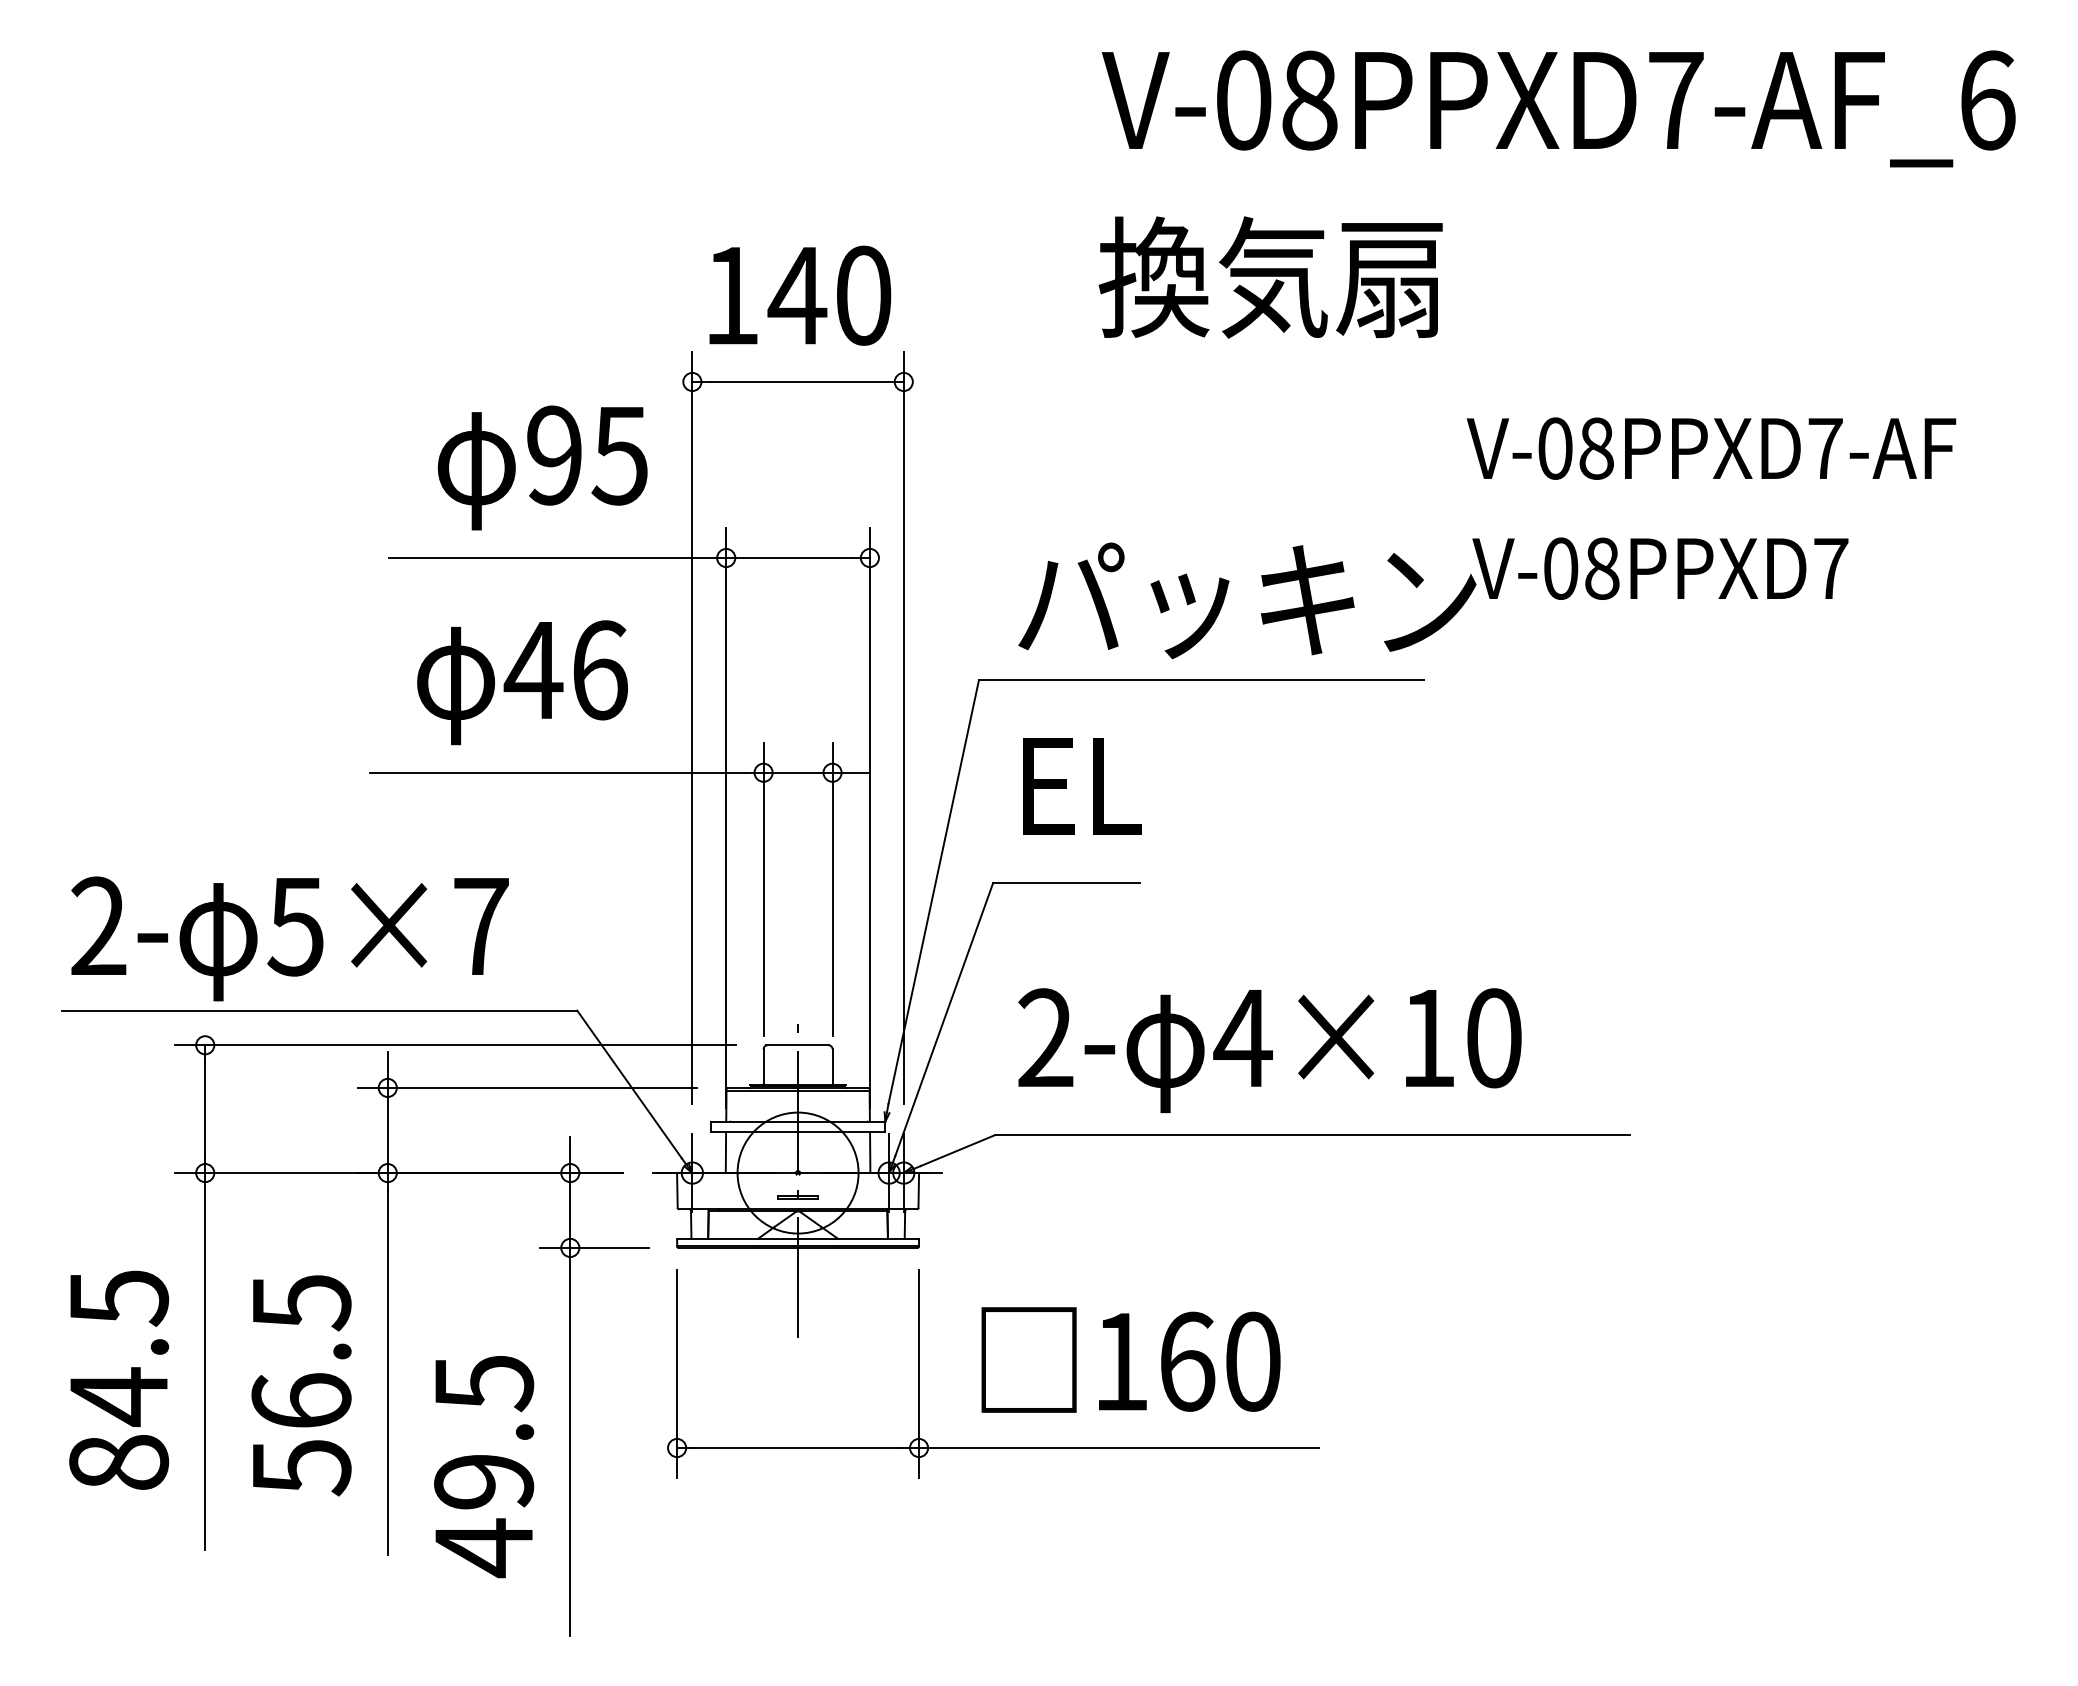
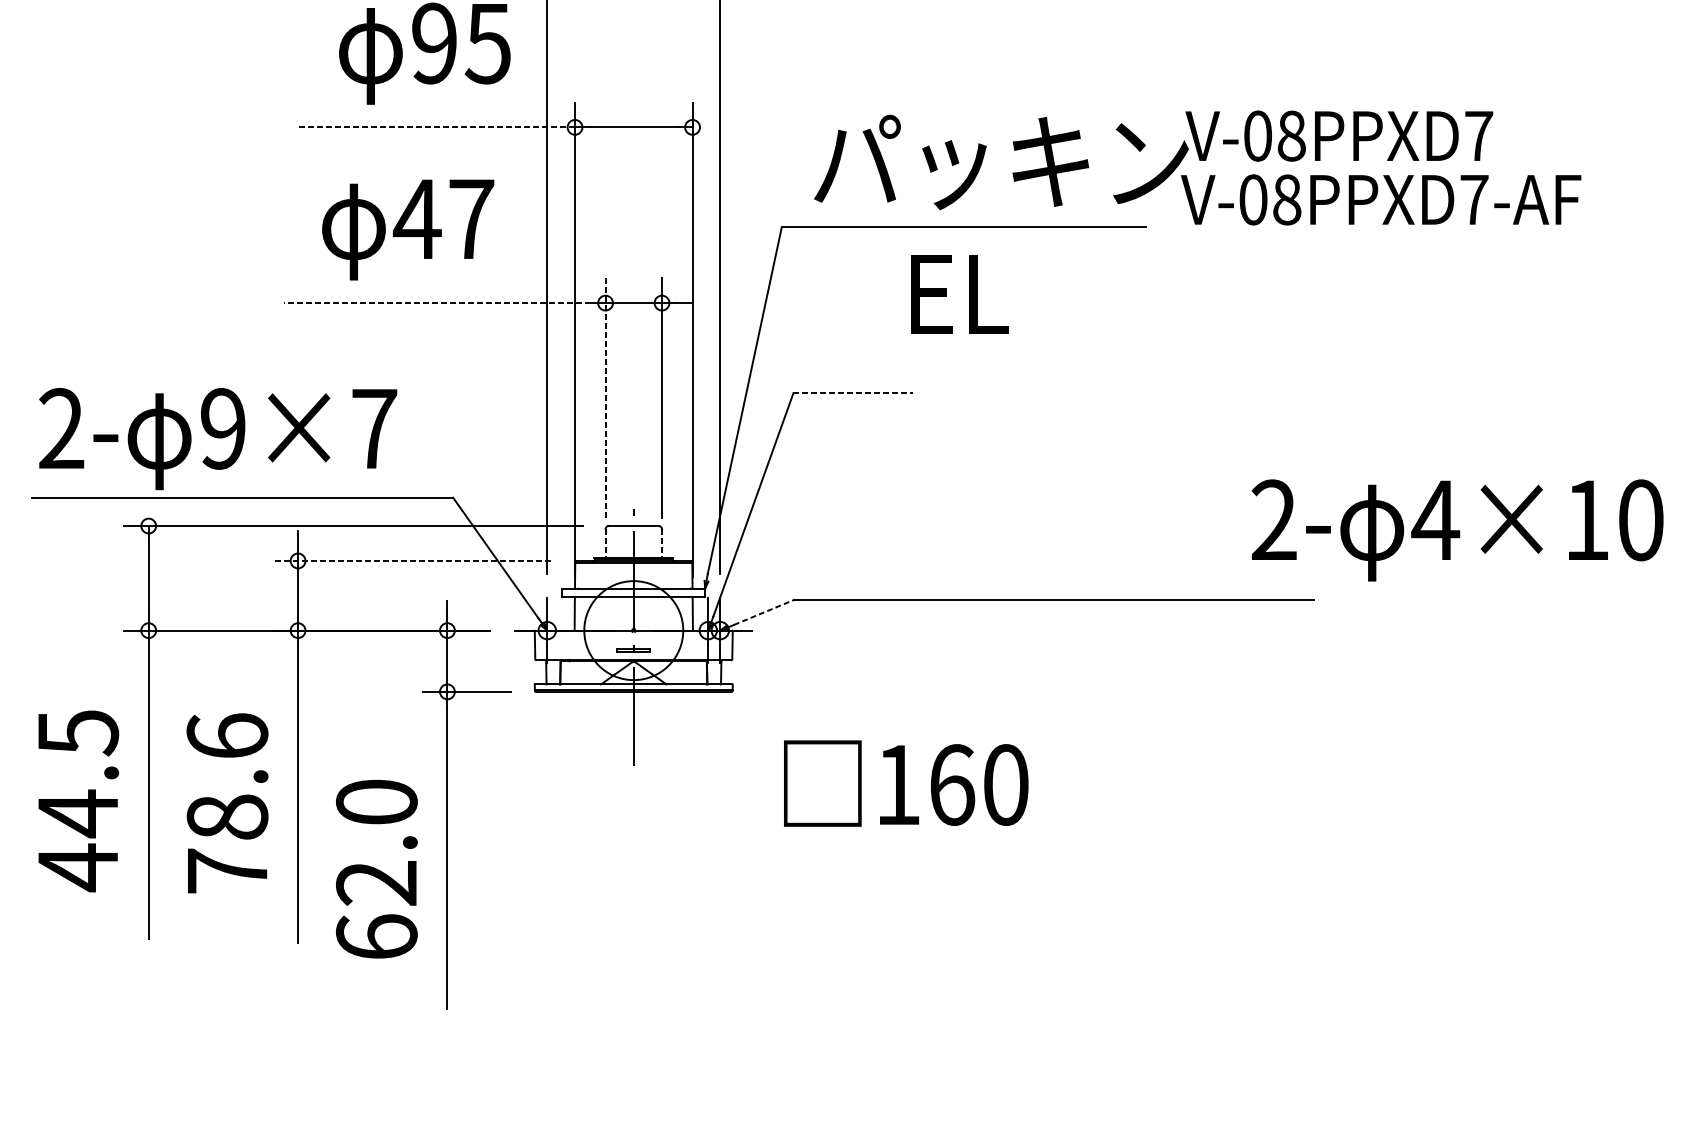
text: (1711, 448) -> (1381, 199), moved
line: (557, 558) -> (436, 127), solid -> dashed
text: (600, 670) -> (472, 219), 46 -> 47
line: (557, 772) -> (436, 302), solid -> dashed
text: (1082, 786) -> (959, 294), moved
line: (1067, 883) -> (854, 393), solid -> dashed
line: (763, 889) -> (605, 398), solid -> dashed
text: (295, 926) -> (222, 428), 5×7 -> 9×7
text: (1269, 1050) -> (1457, 530), moved
line: (763, 1067) -> (605, 544), solid -> dashed
line: (832, 1067) -> (661, 544), solid -> dashed
line: (527, 1087) -> (412, 560), solid -> dashed
line: (958, 1150) -> (765, 612), solid -> dashed
part: (919, 1373) -> (733, 794), removed
text: (301, 1385) -> (227, 804), 56.5 -> 78.6
text: (119, 1462) -> (78, 867), 84.5 -> 44.5
text: (484, 1466) -> (377, 870), 49.5 -> 62.0

